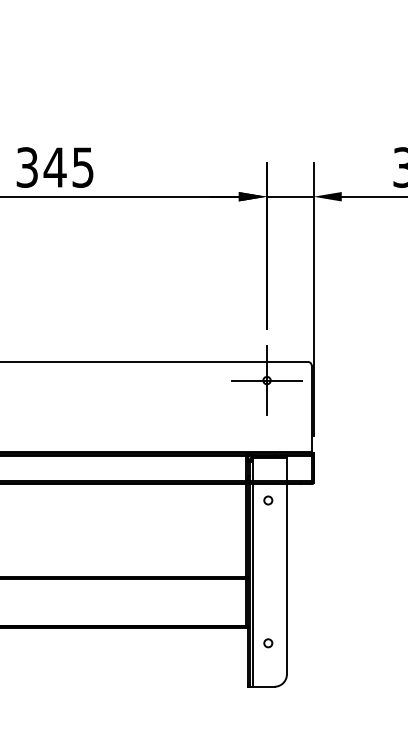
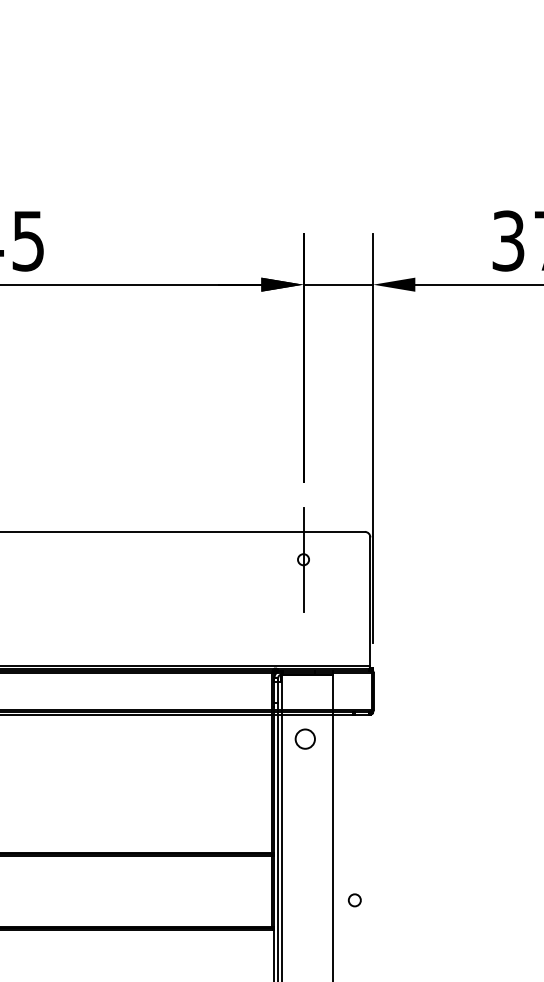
line: (266, 380) -> (302, 559), removed
circle: (268, 500) -> (305, 739), size x1.6
circle: (268, 643) -> (355, 900), moved

